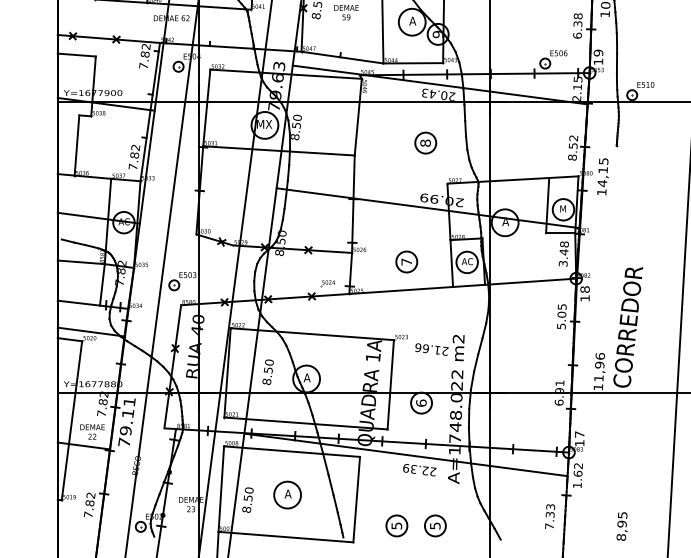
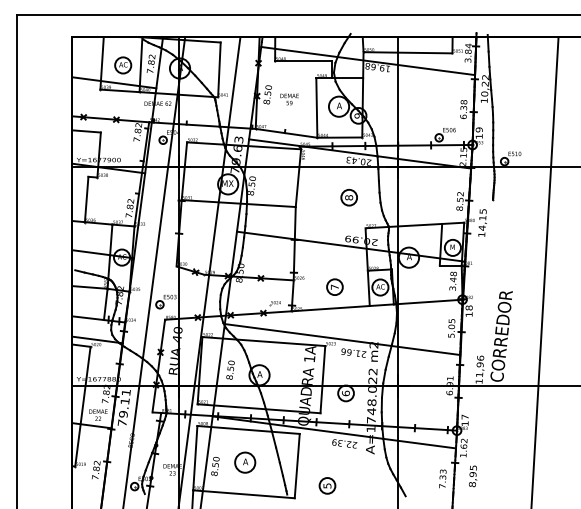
line: (416, 331) -> (342, 339), added
part: (435, 525) -> (356, 485), removed
text: (621, 526) -> (472, 476), moved

